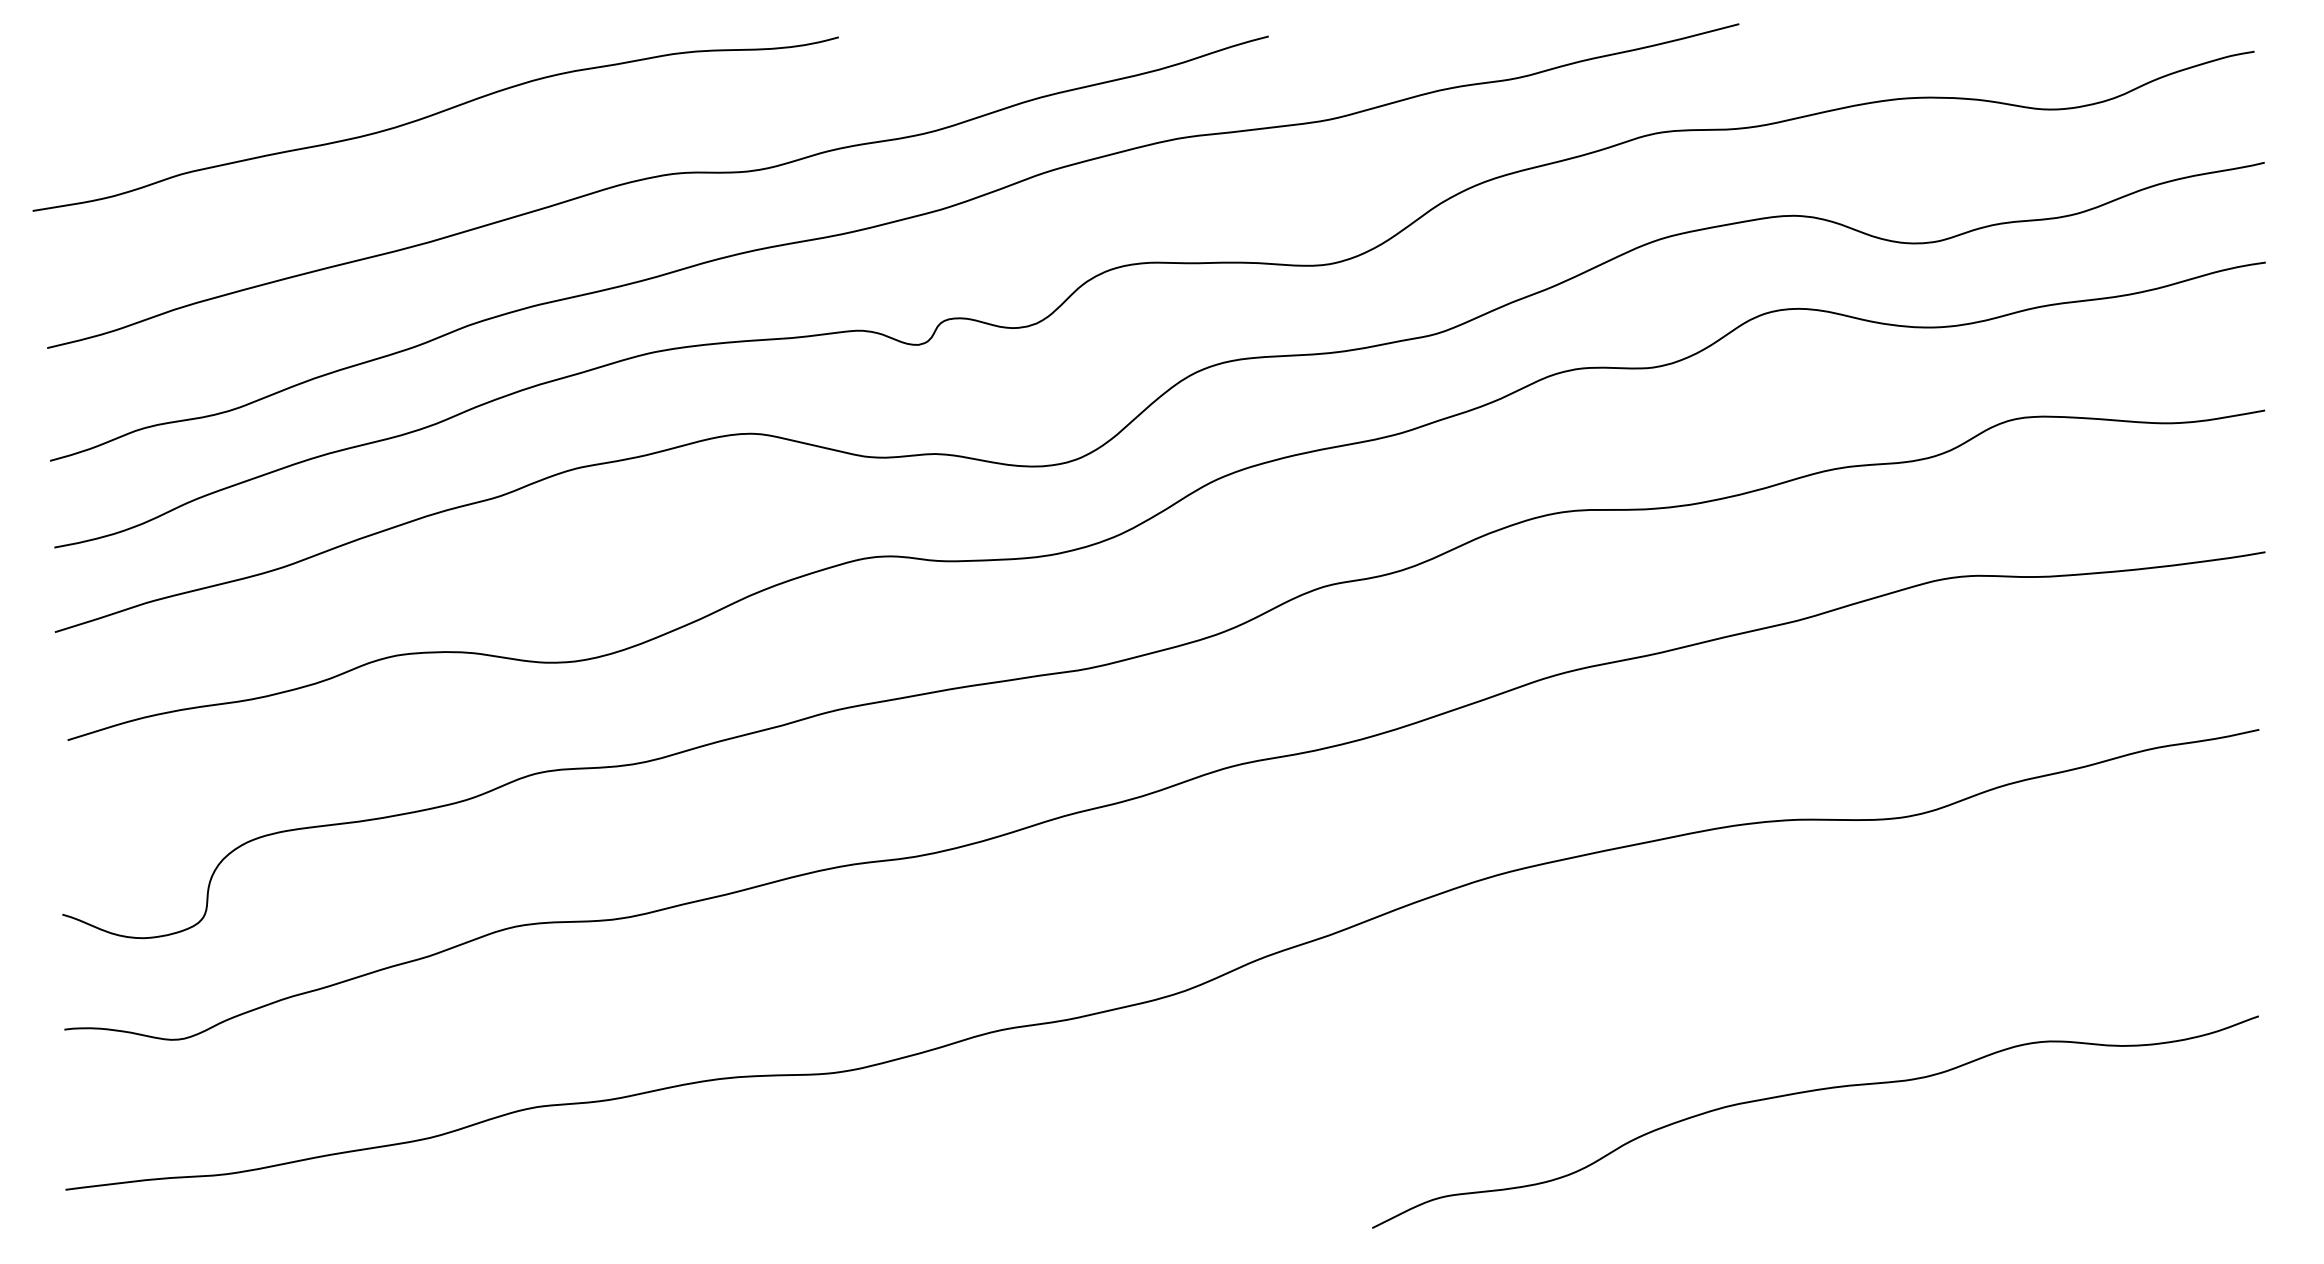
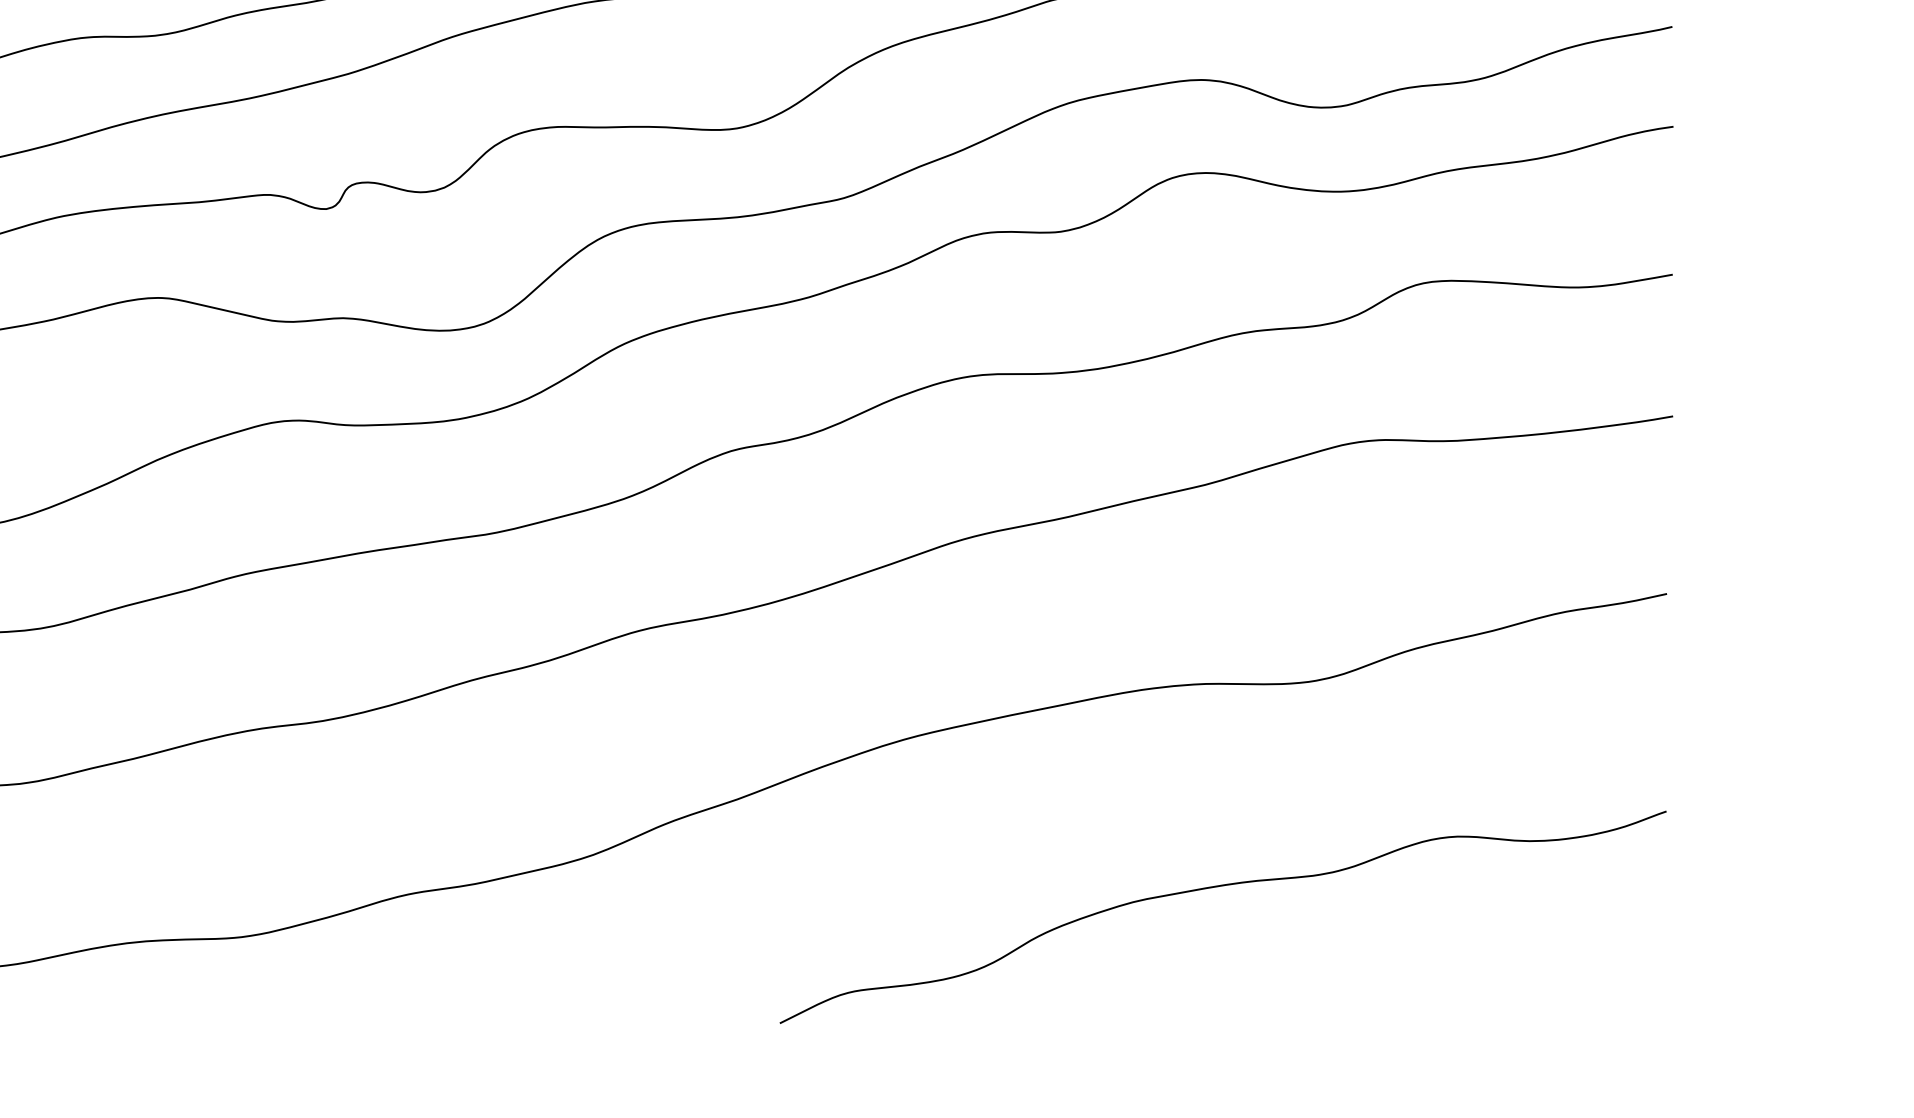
curve: (1809, 1092) -> (1217, 887), moved

